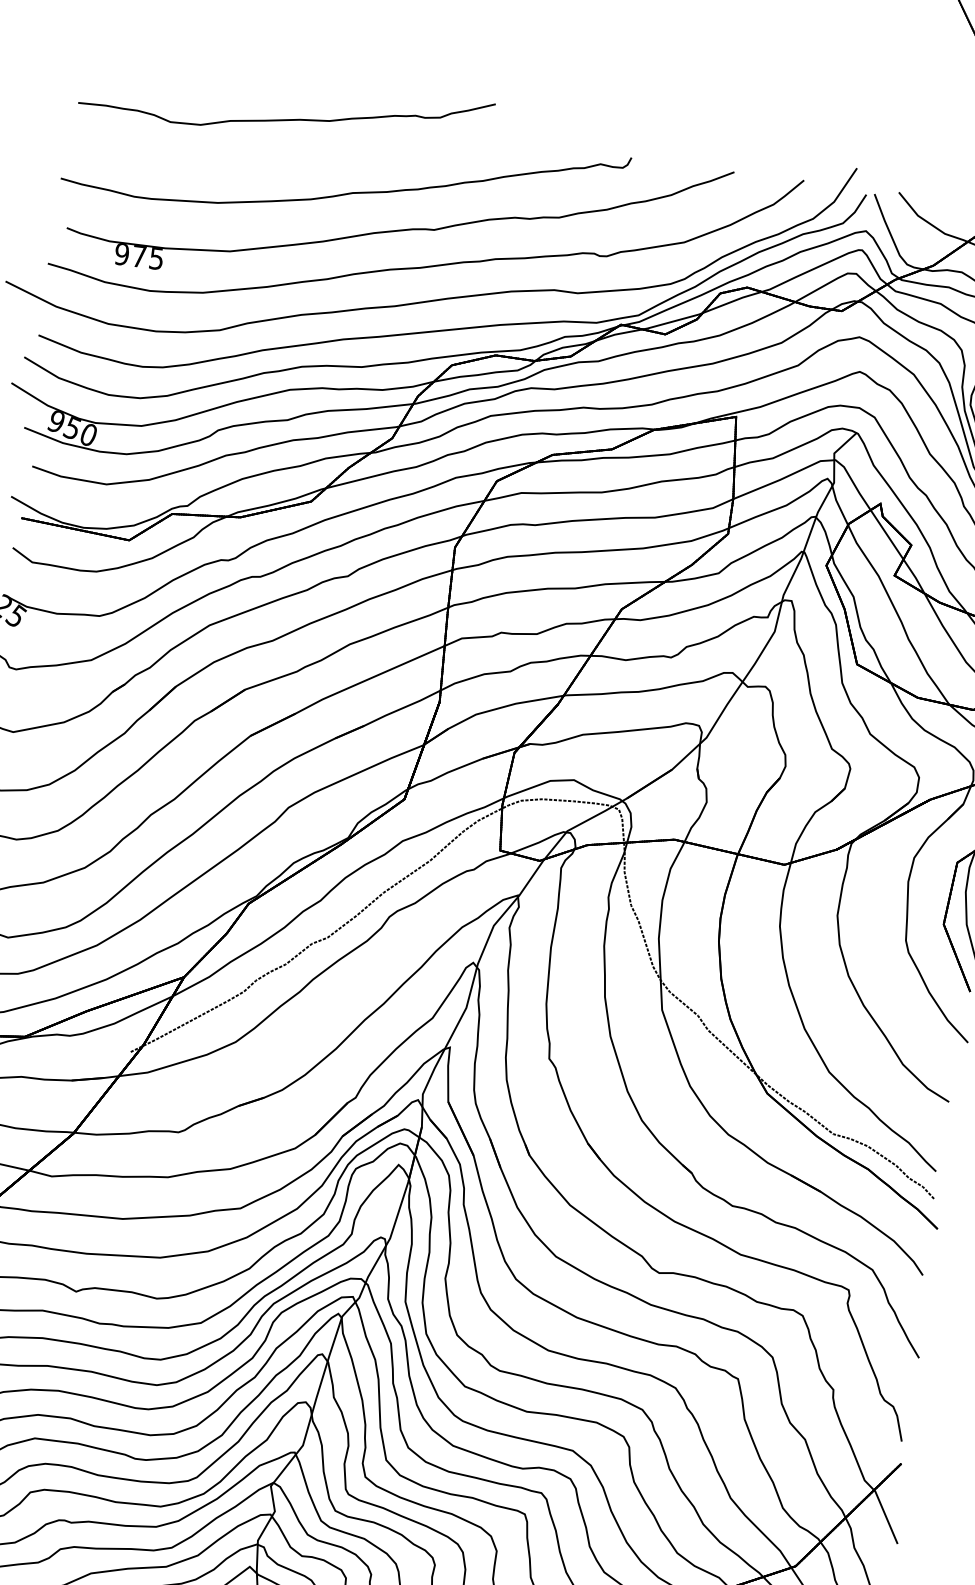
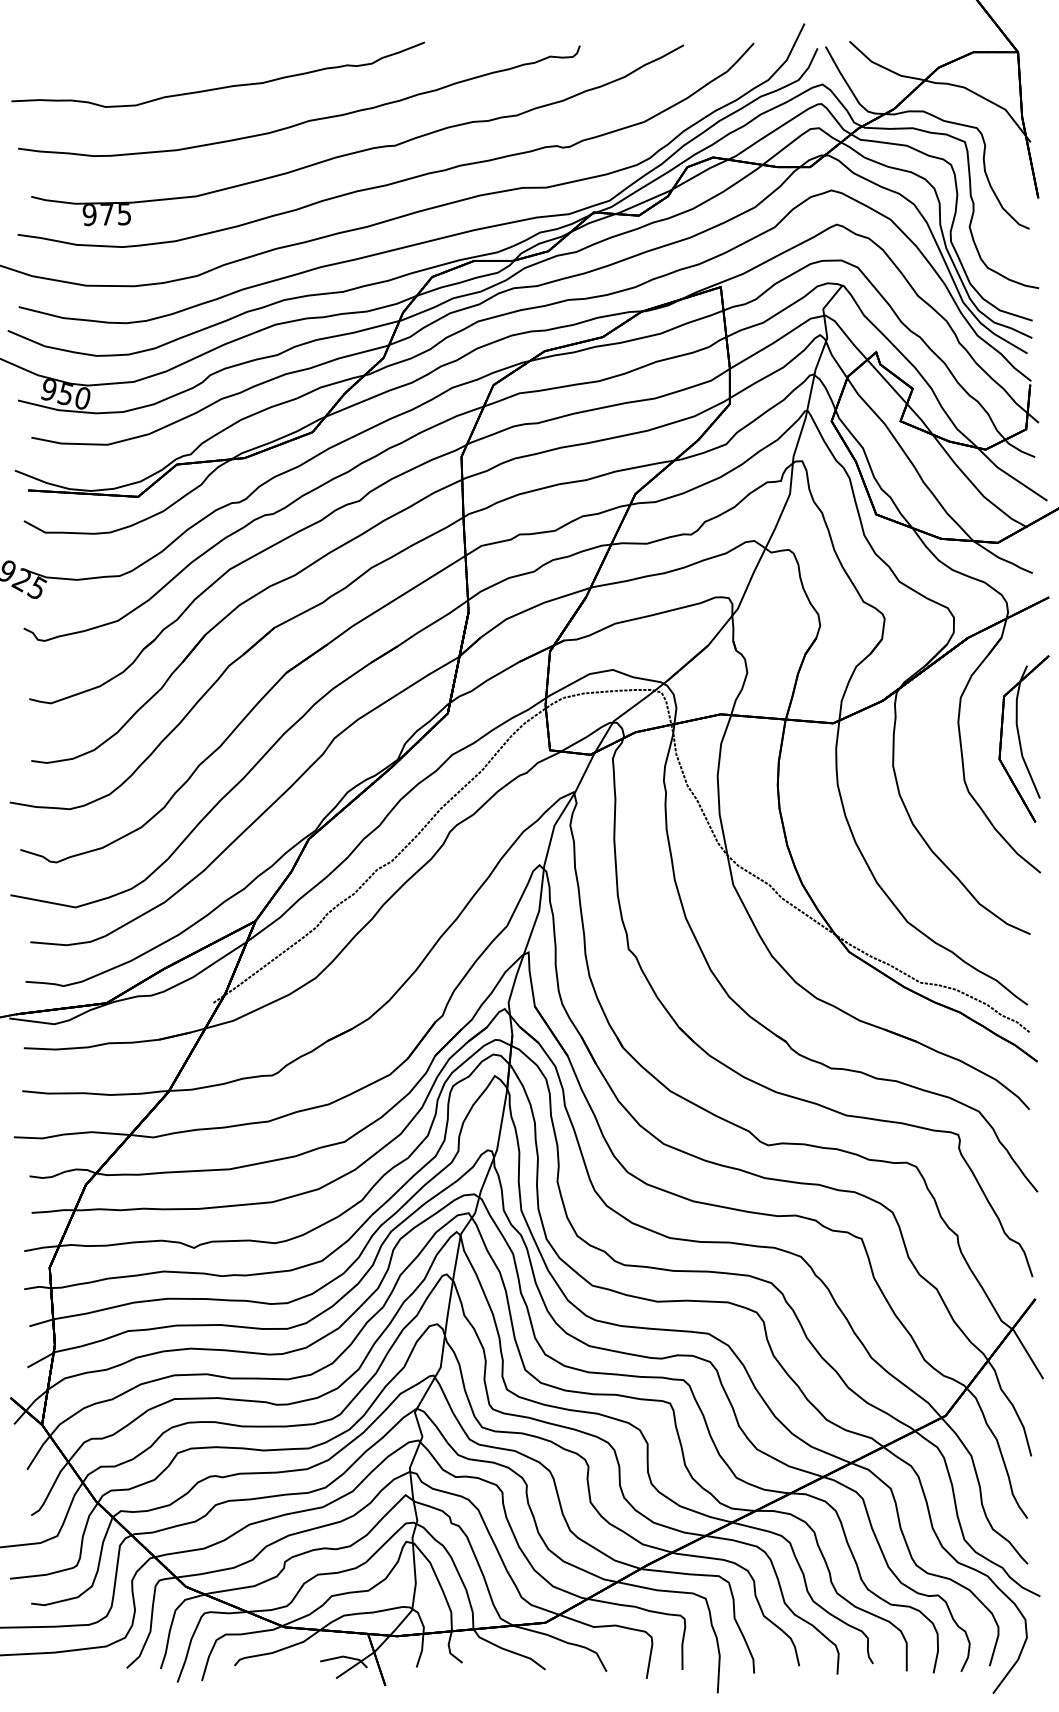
part: (284, 118) -> (217, 87), moved

